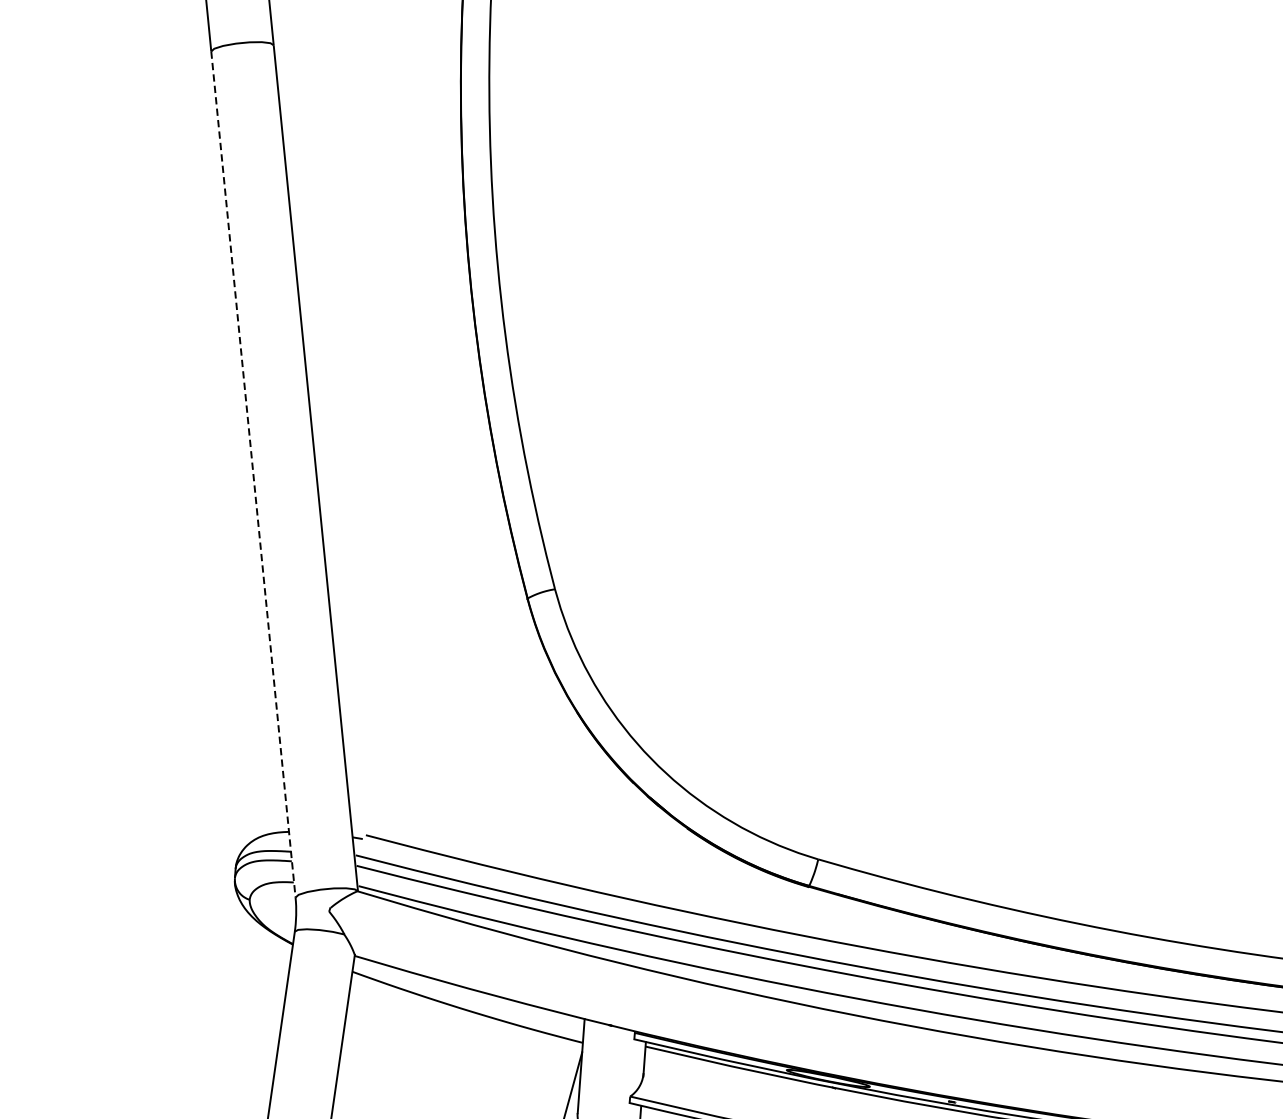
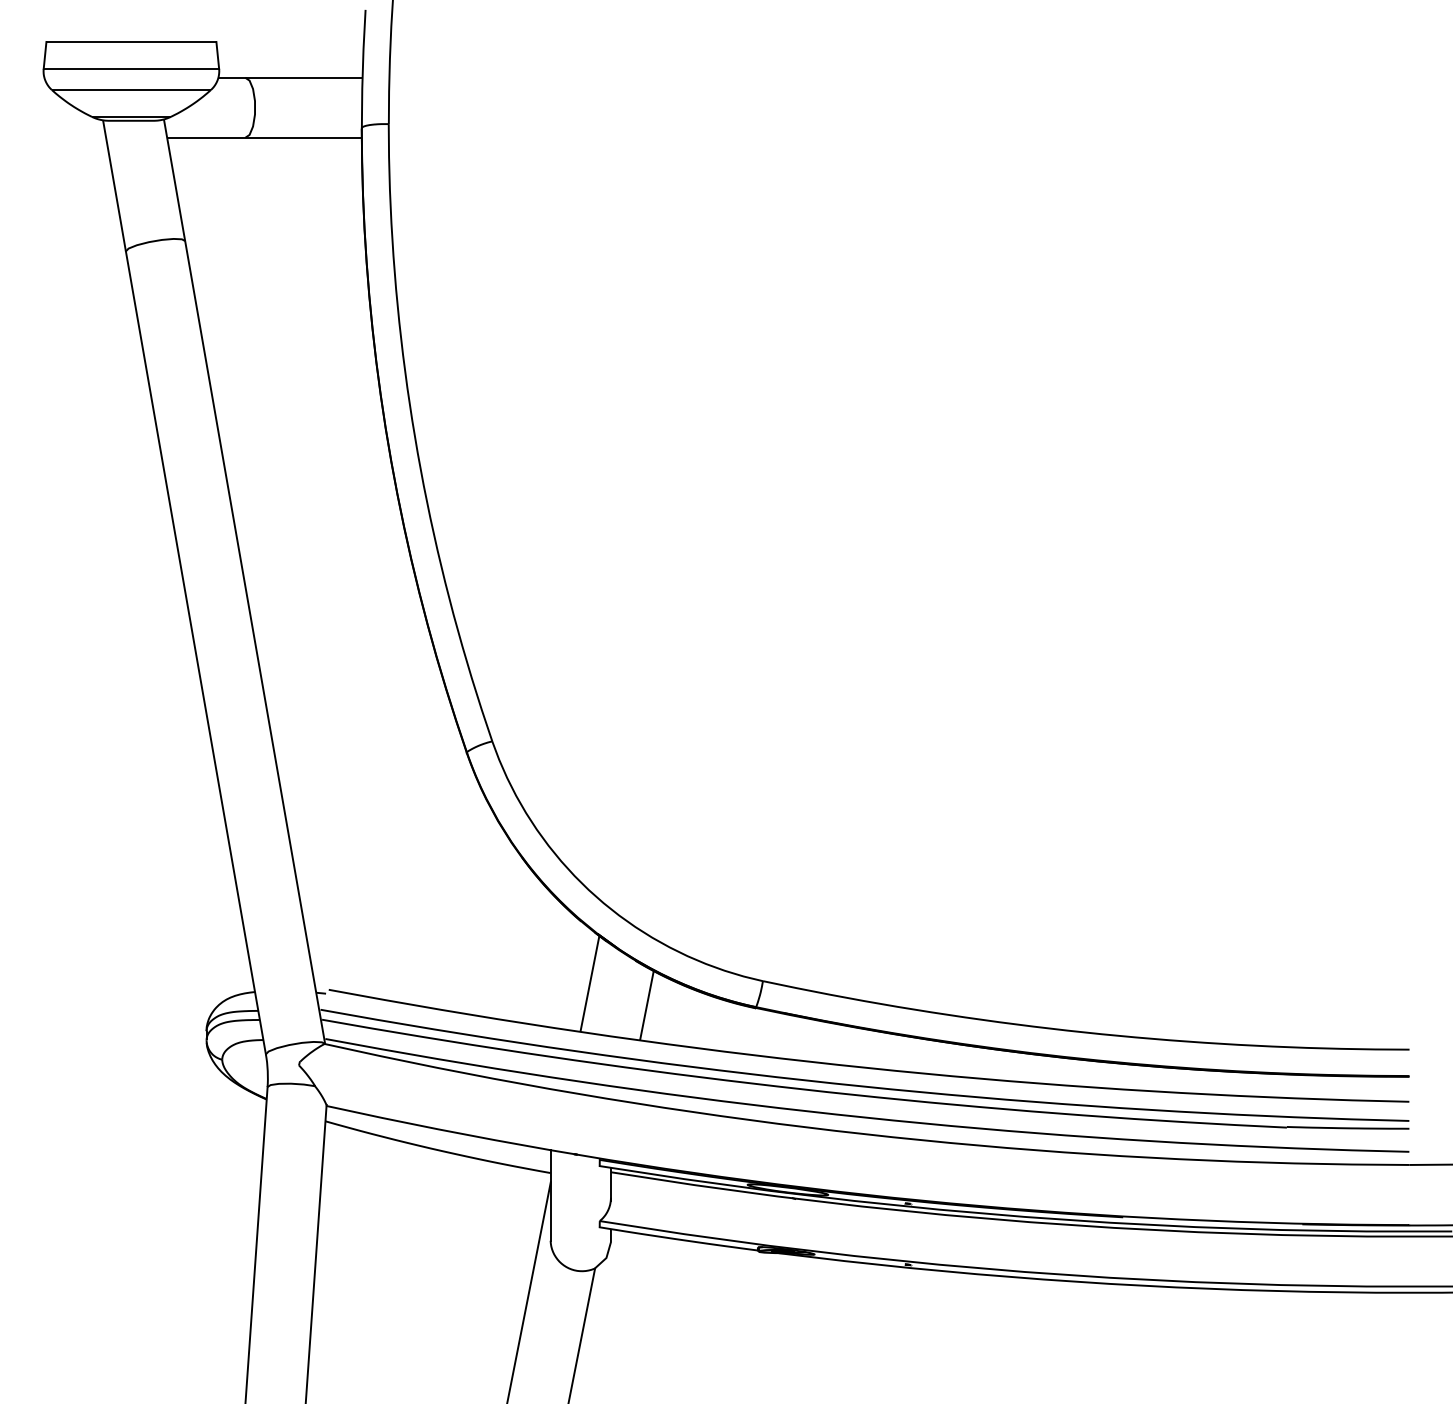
line: (253, 474) -> (195, 652), dashed -> solid
line: (637, 848) -> (589, 983), added
line: (695, 874) -> (646, 1004), added

